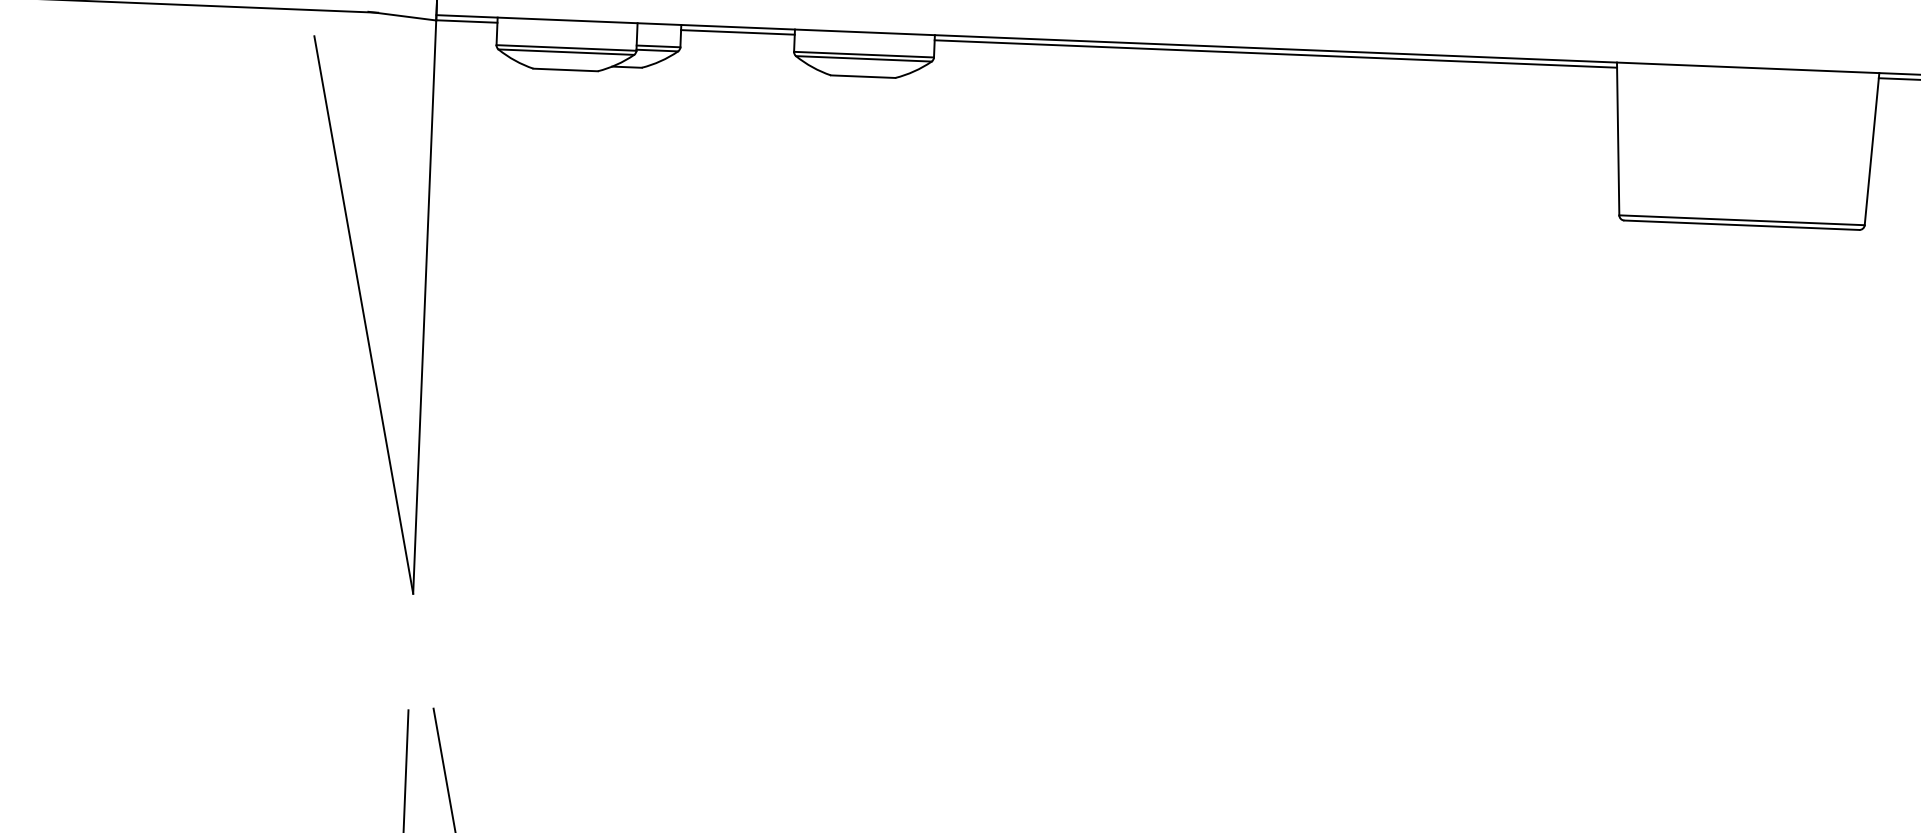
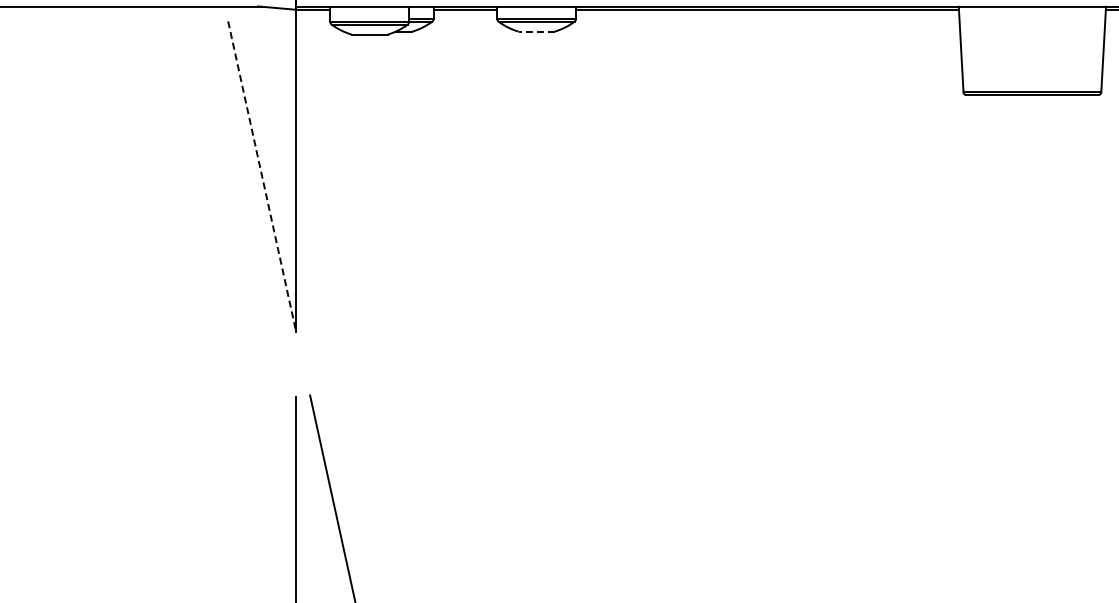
line: (862, 76) -> (536, 31), solid -> dashed
line: (364, 315) -> (262, 176), solid -> dashed

